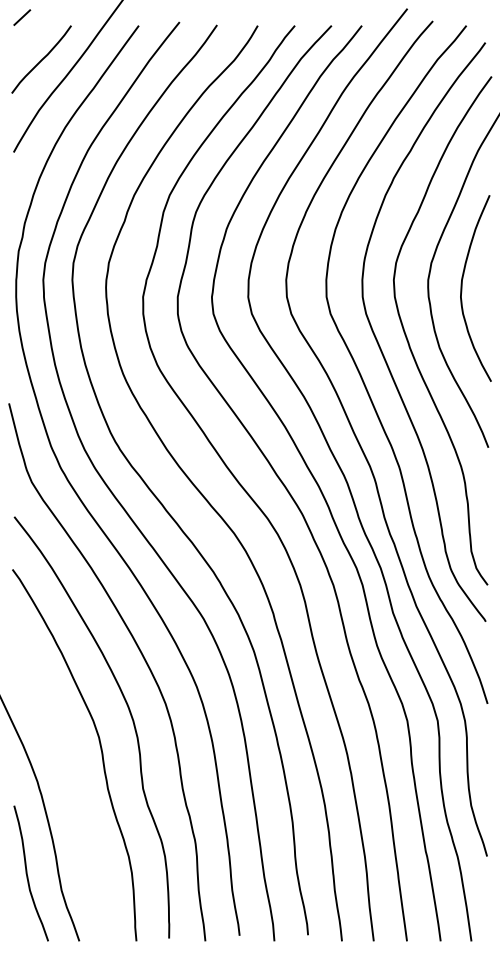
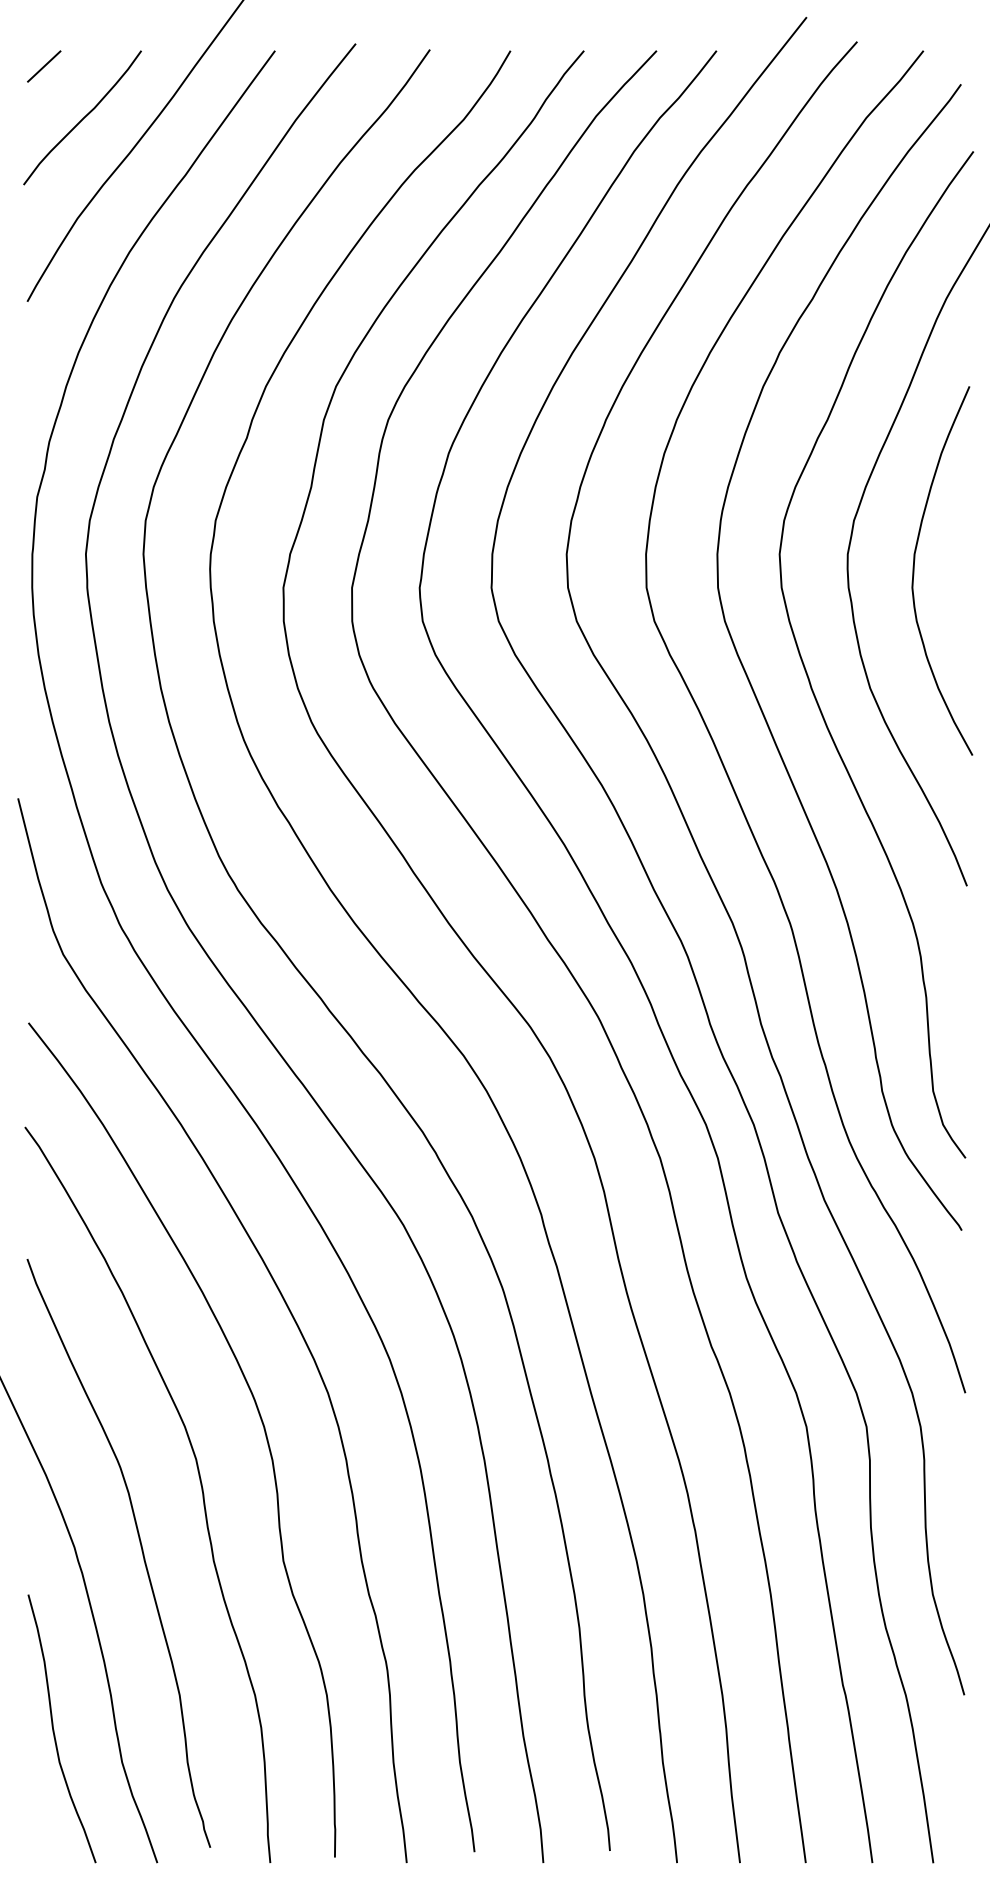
line: (22, 17) -> (44, 66), moved
curve: (70, 782) -> (139, 1548), added

